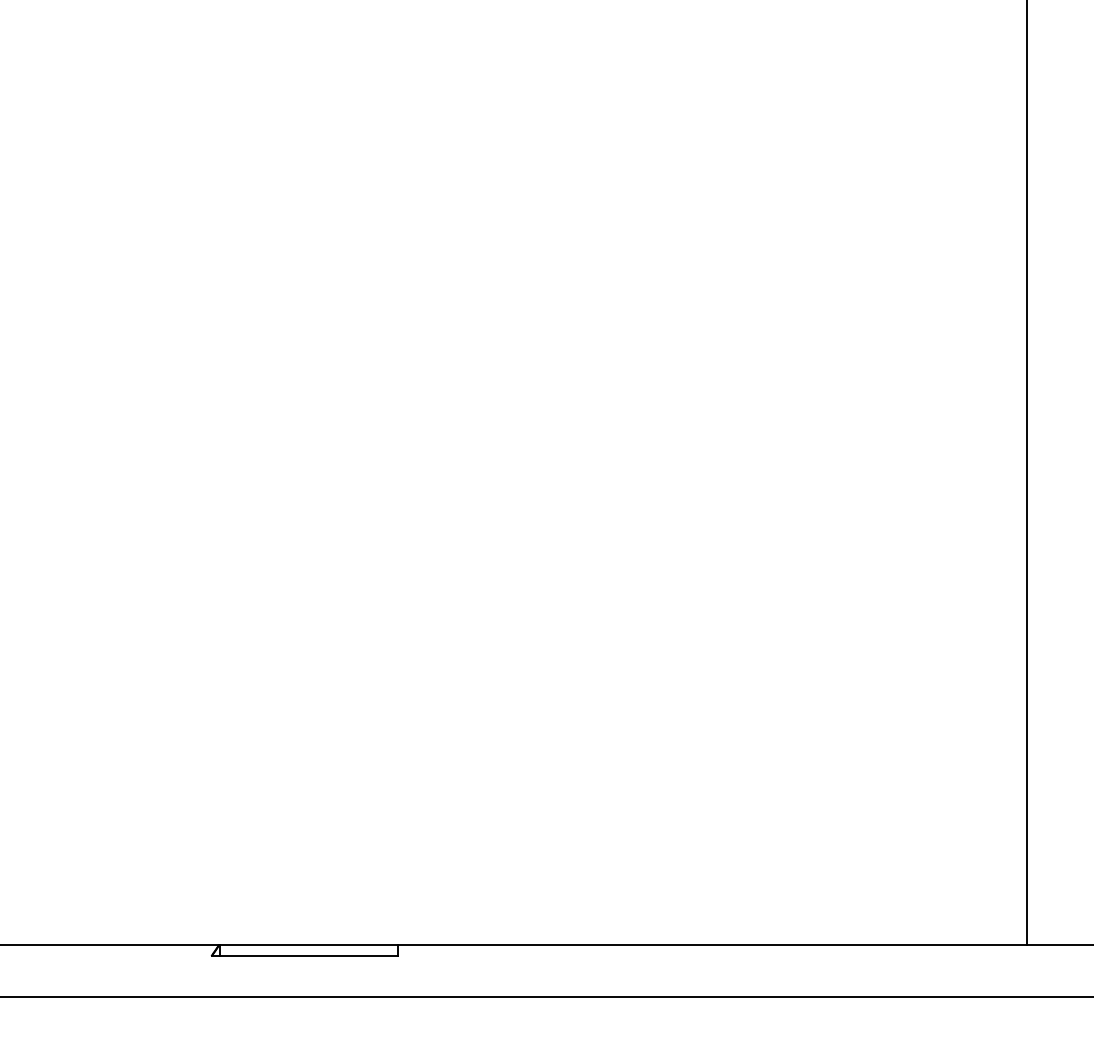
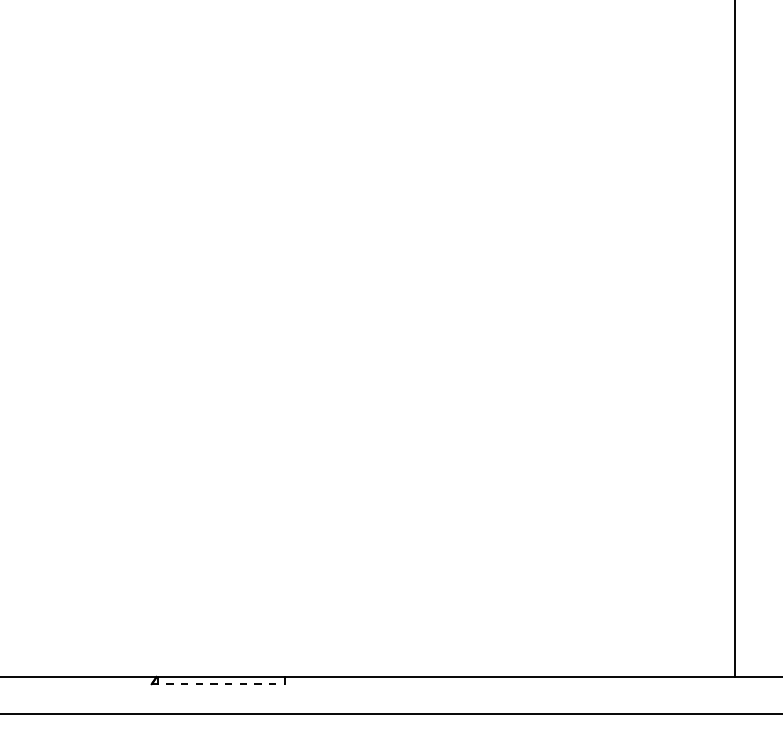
line: (305, 955) -> (218, 684), solid -> dashed

